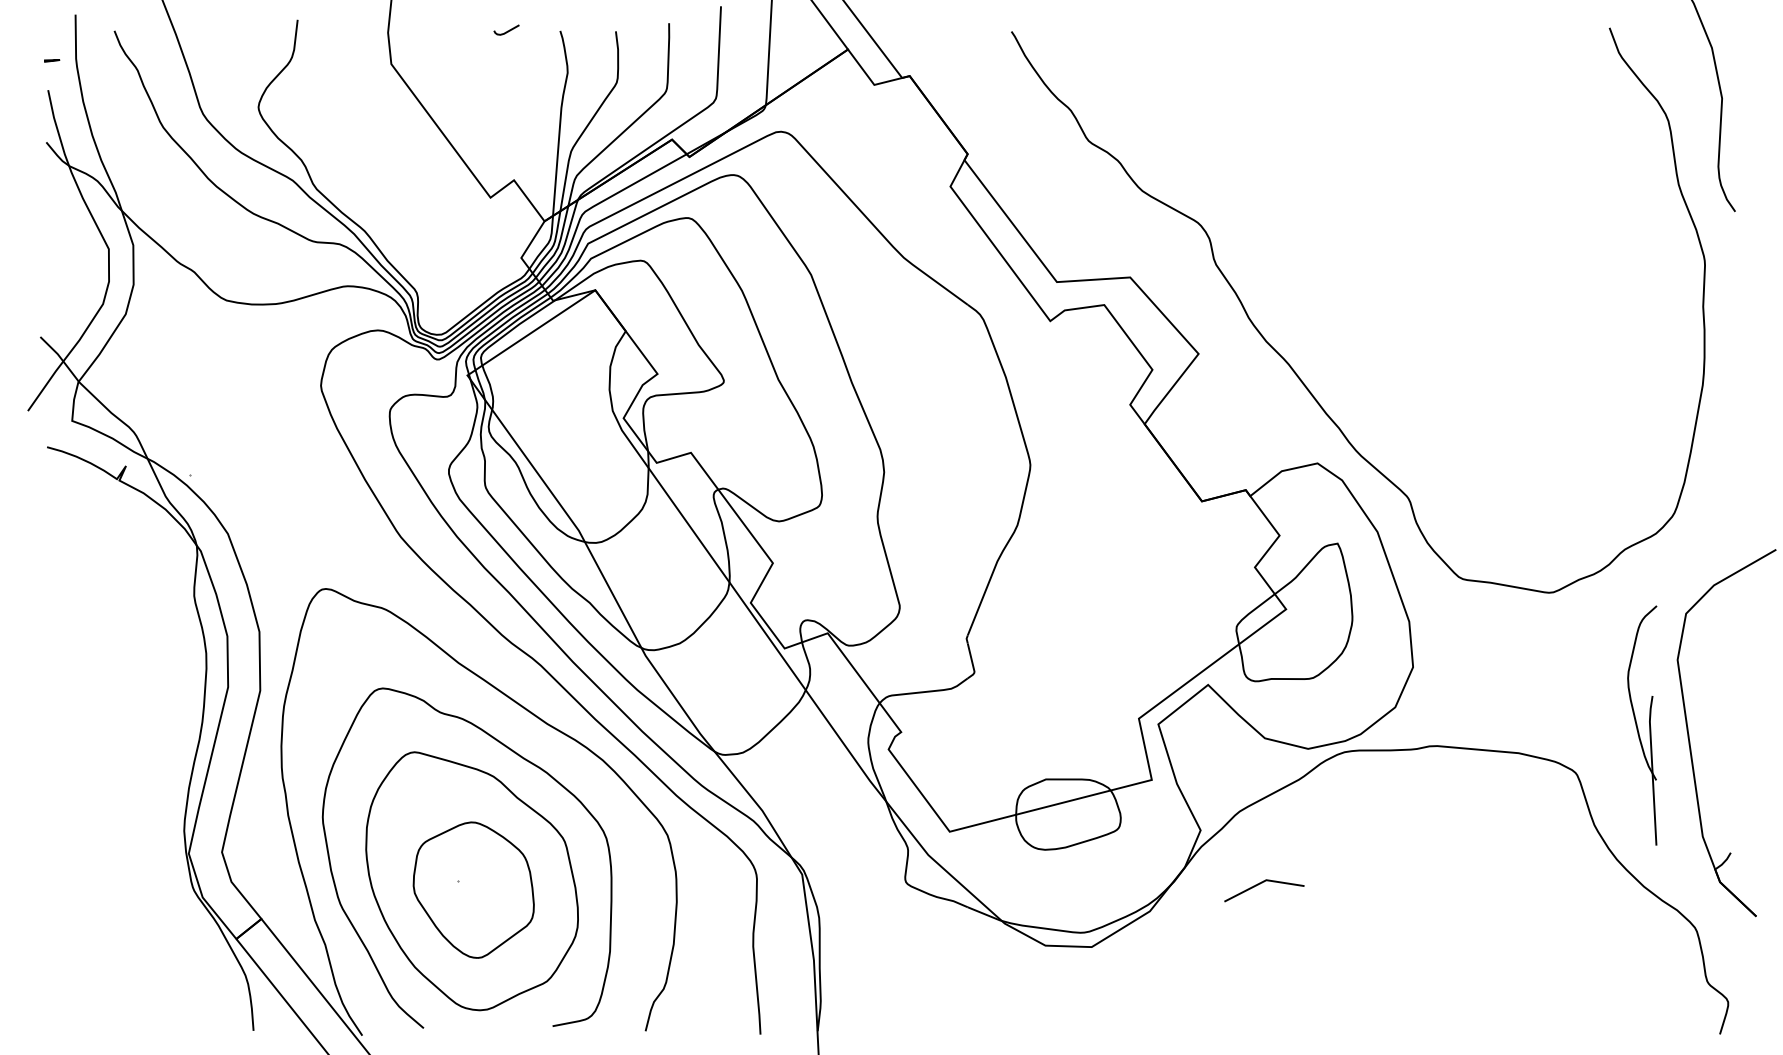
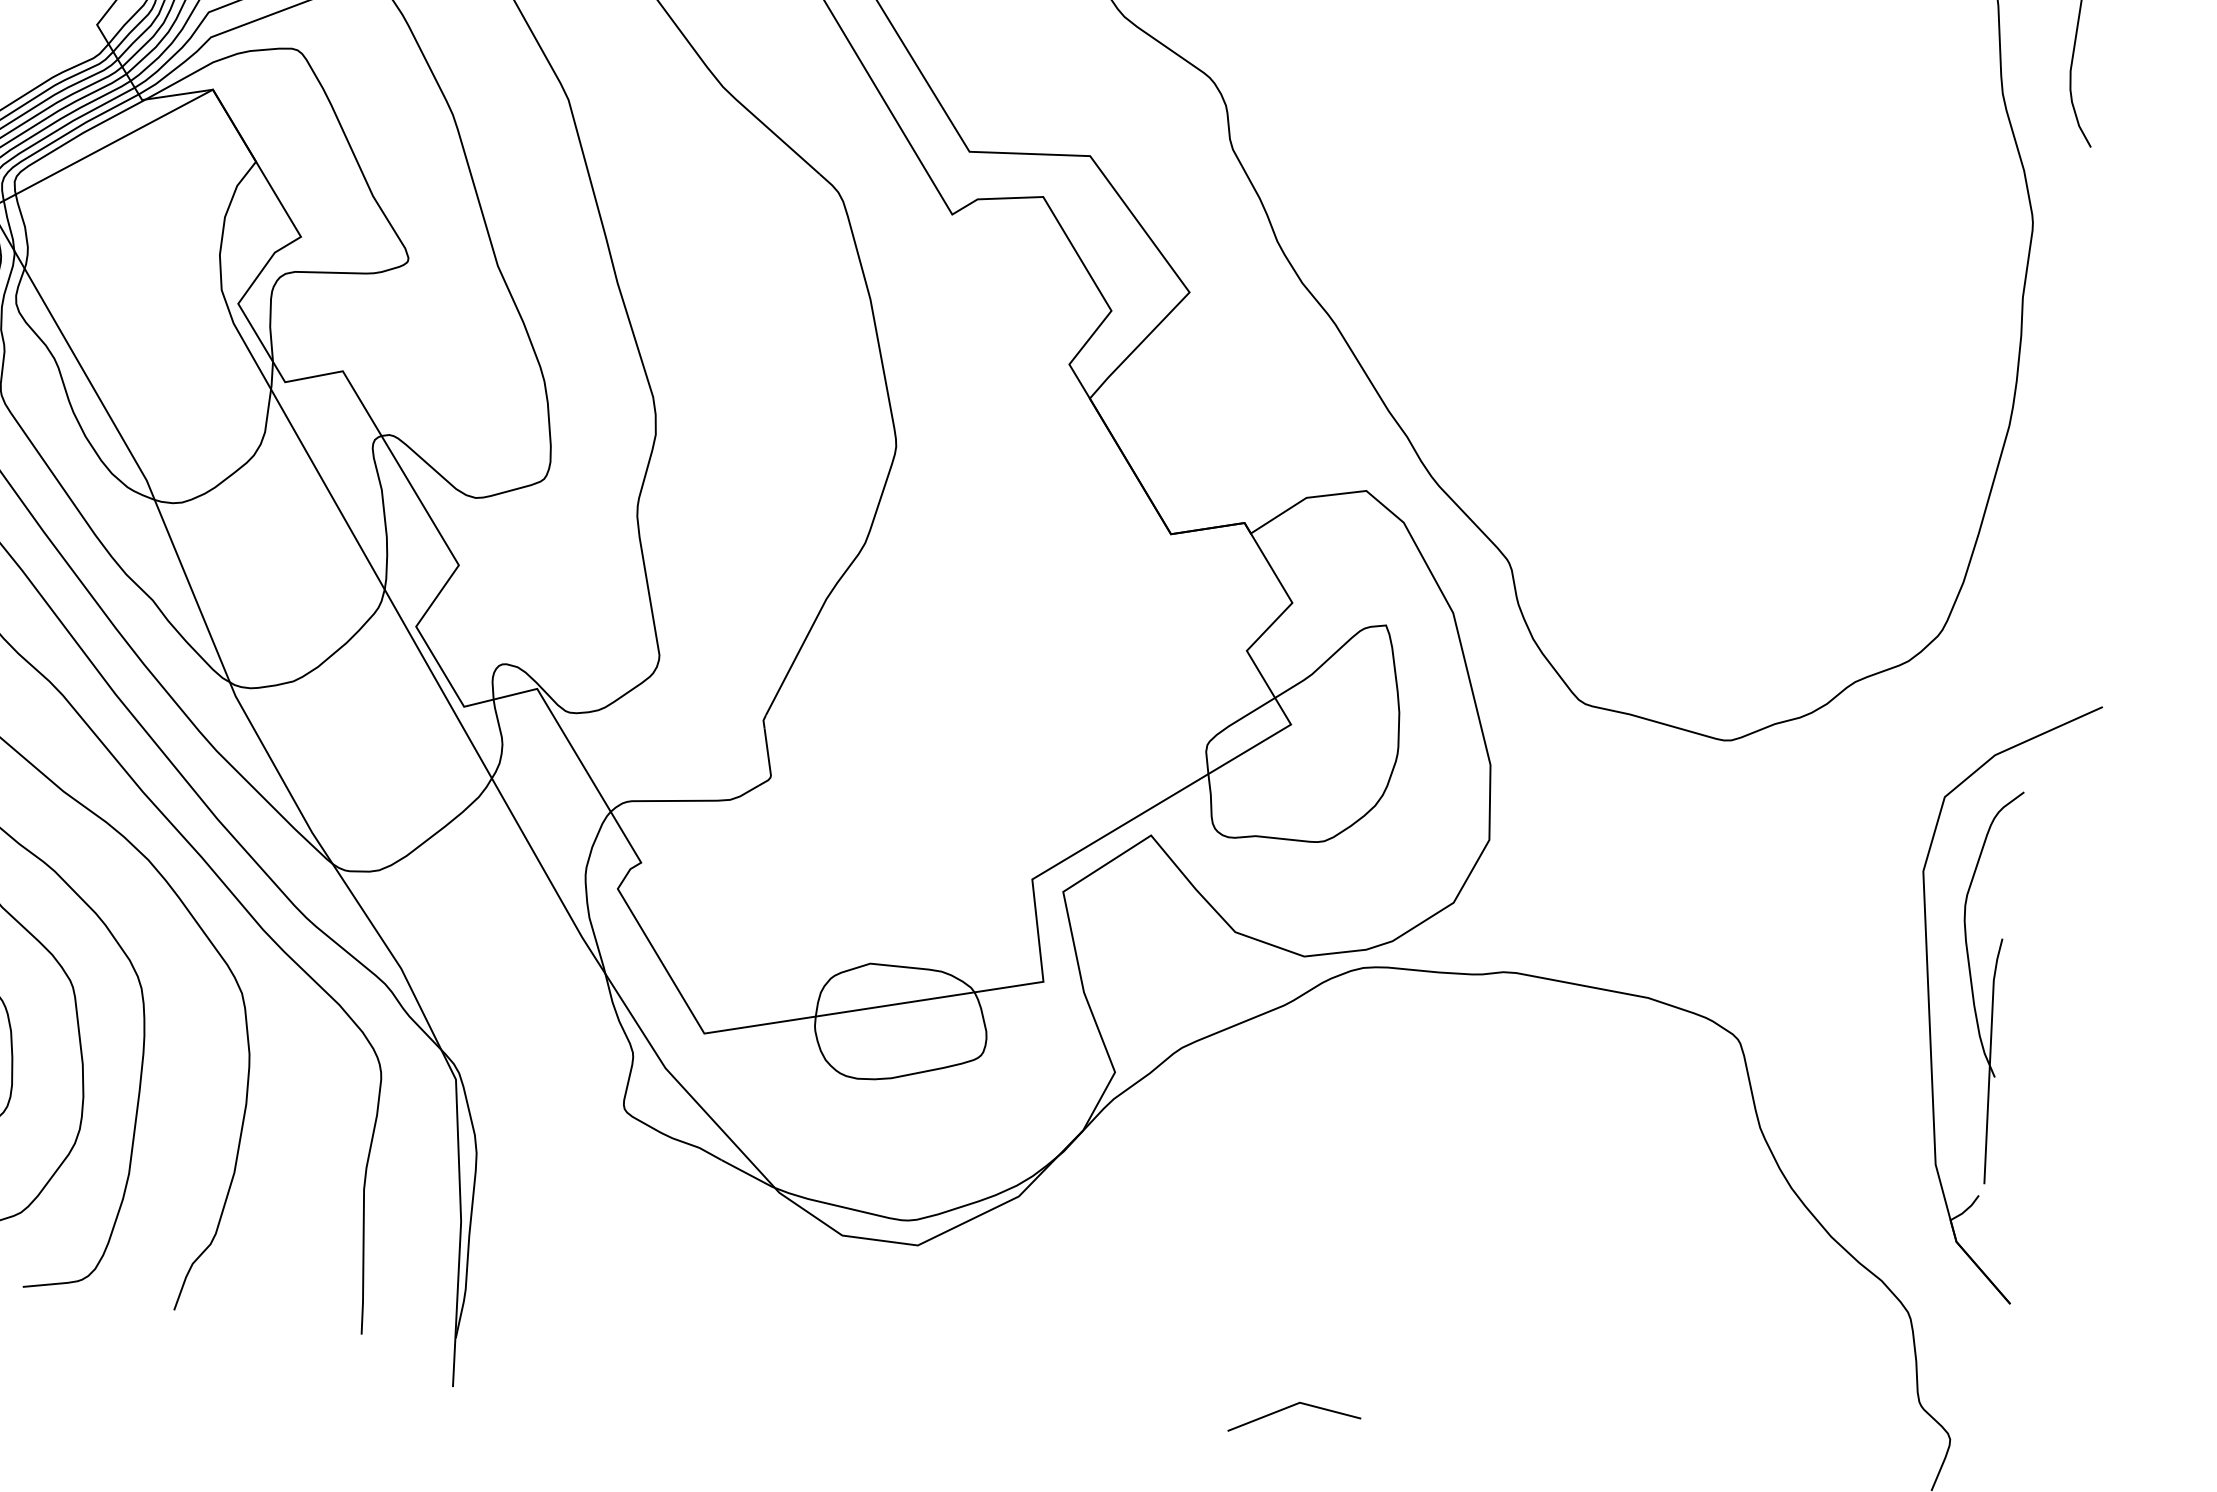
part: (1642, 725) -> (1981, 985), moved
line: (1260, 884) -> (1289, 1408), moved

